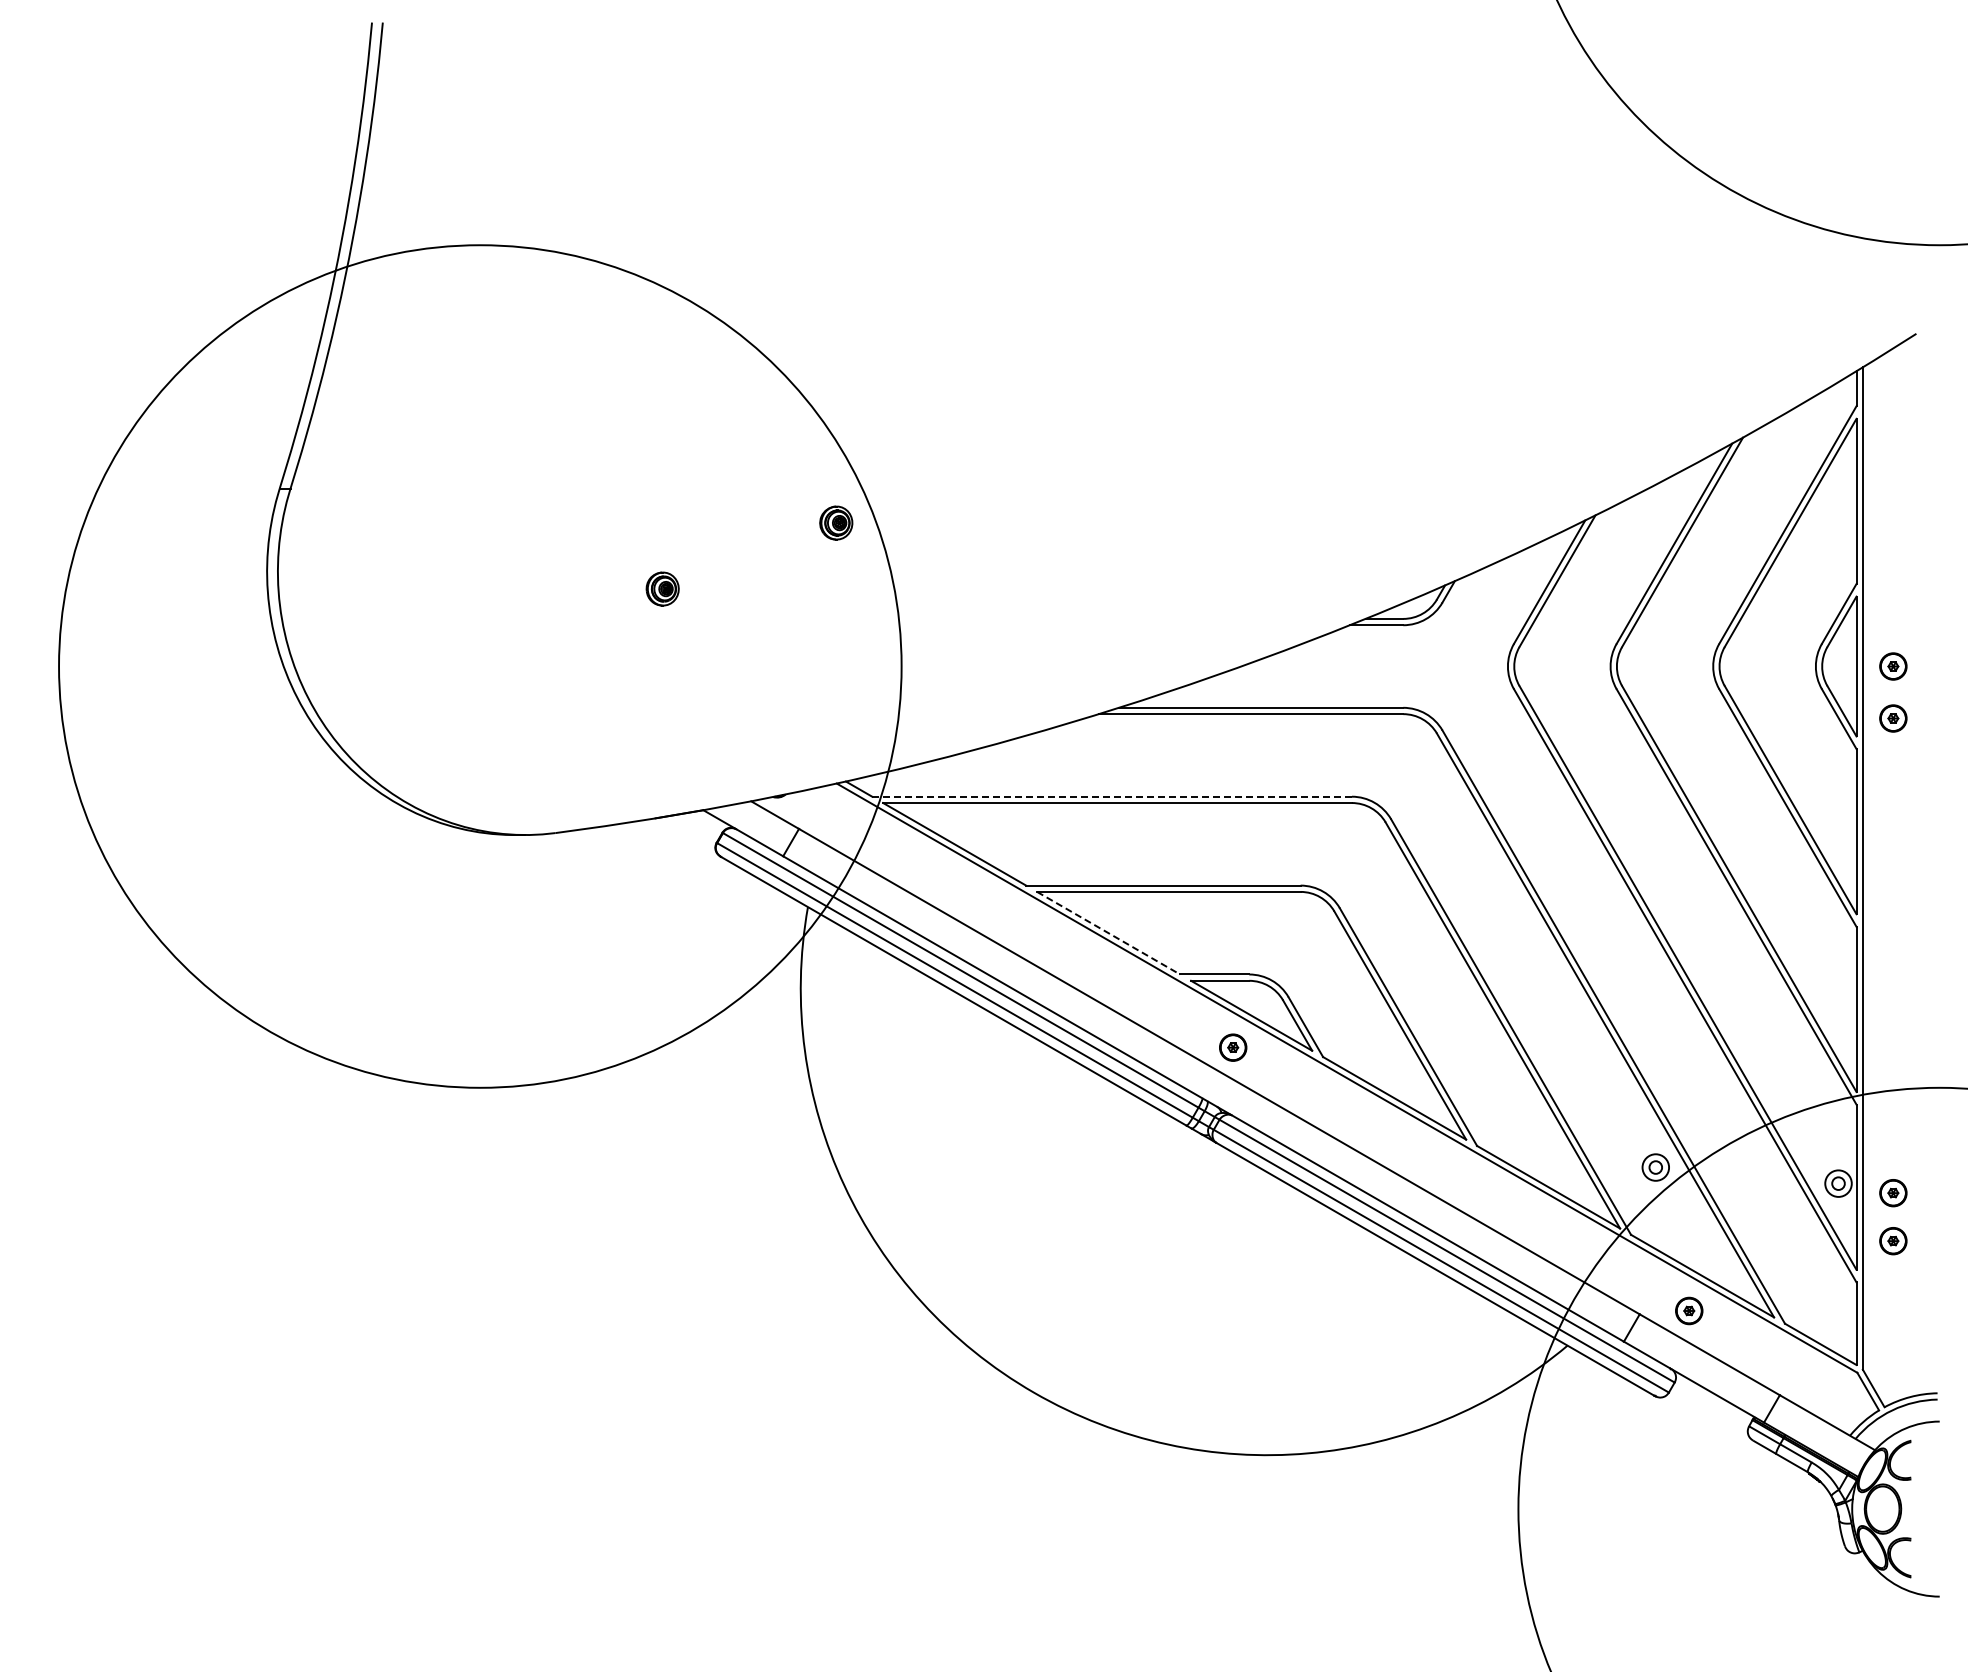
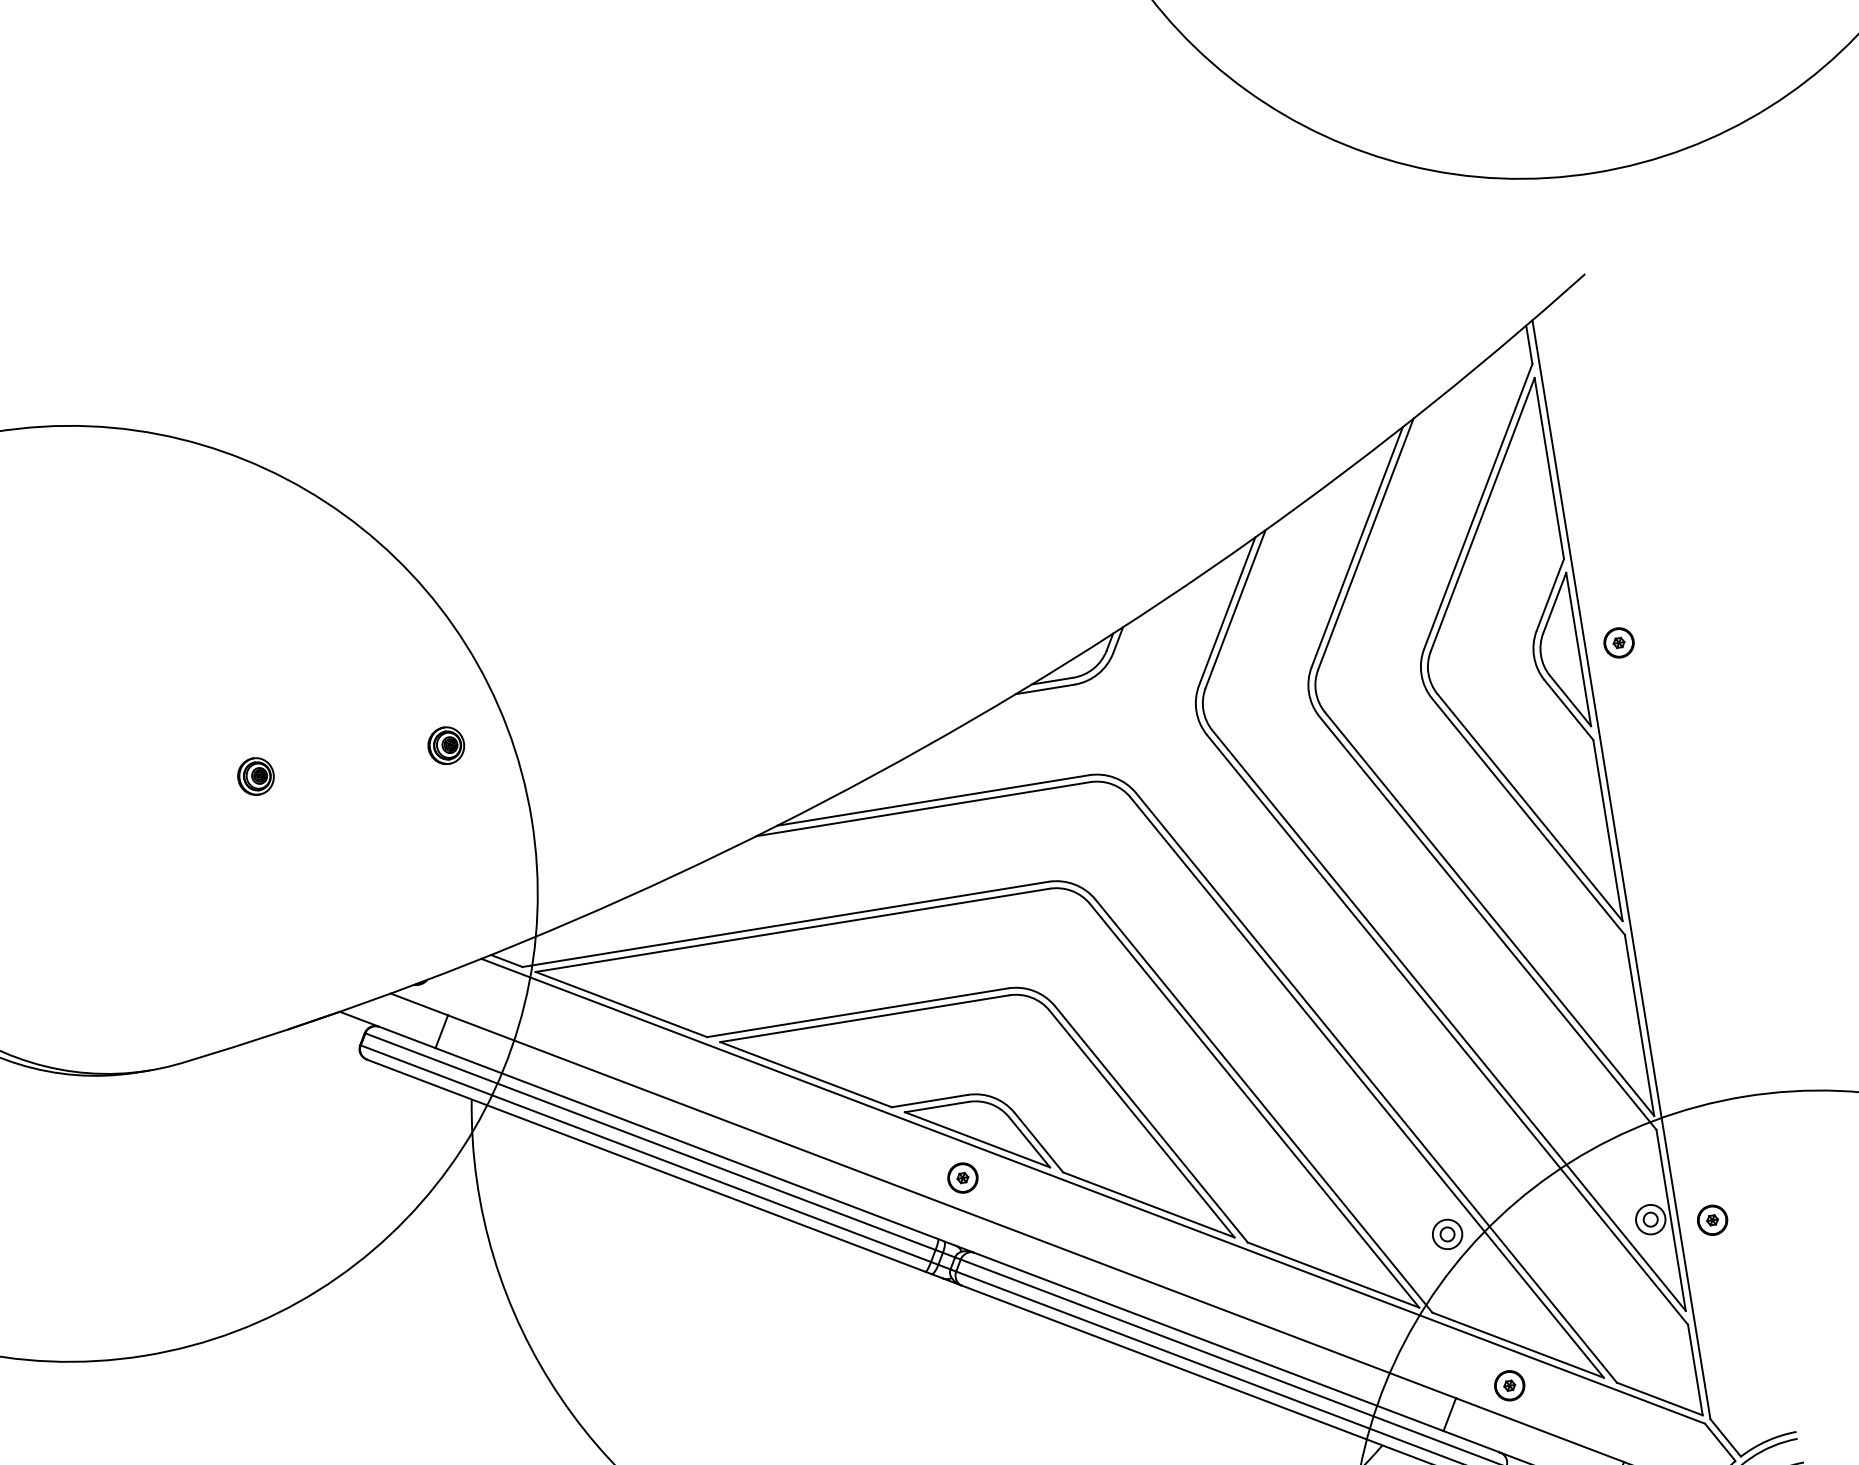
part: (836, 522) -> (446, 745), moved
part: (1893, 718) -> (1628, 699), removed
line: (1112, 796) -> (785, 924), dashed -> solid
line: (1108, 933) -> (805, 1075), dashed -> solid
part: (1893, 1241) -> (1721, 1273), removed

